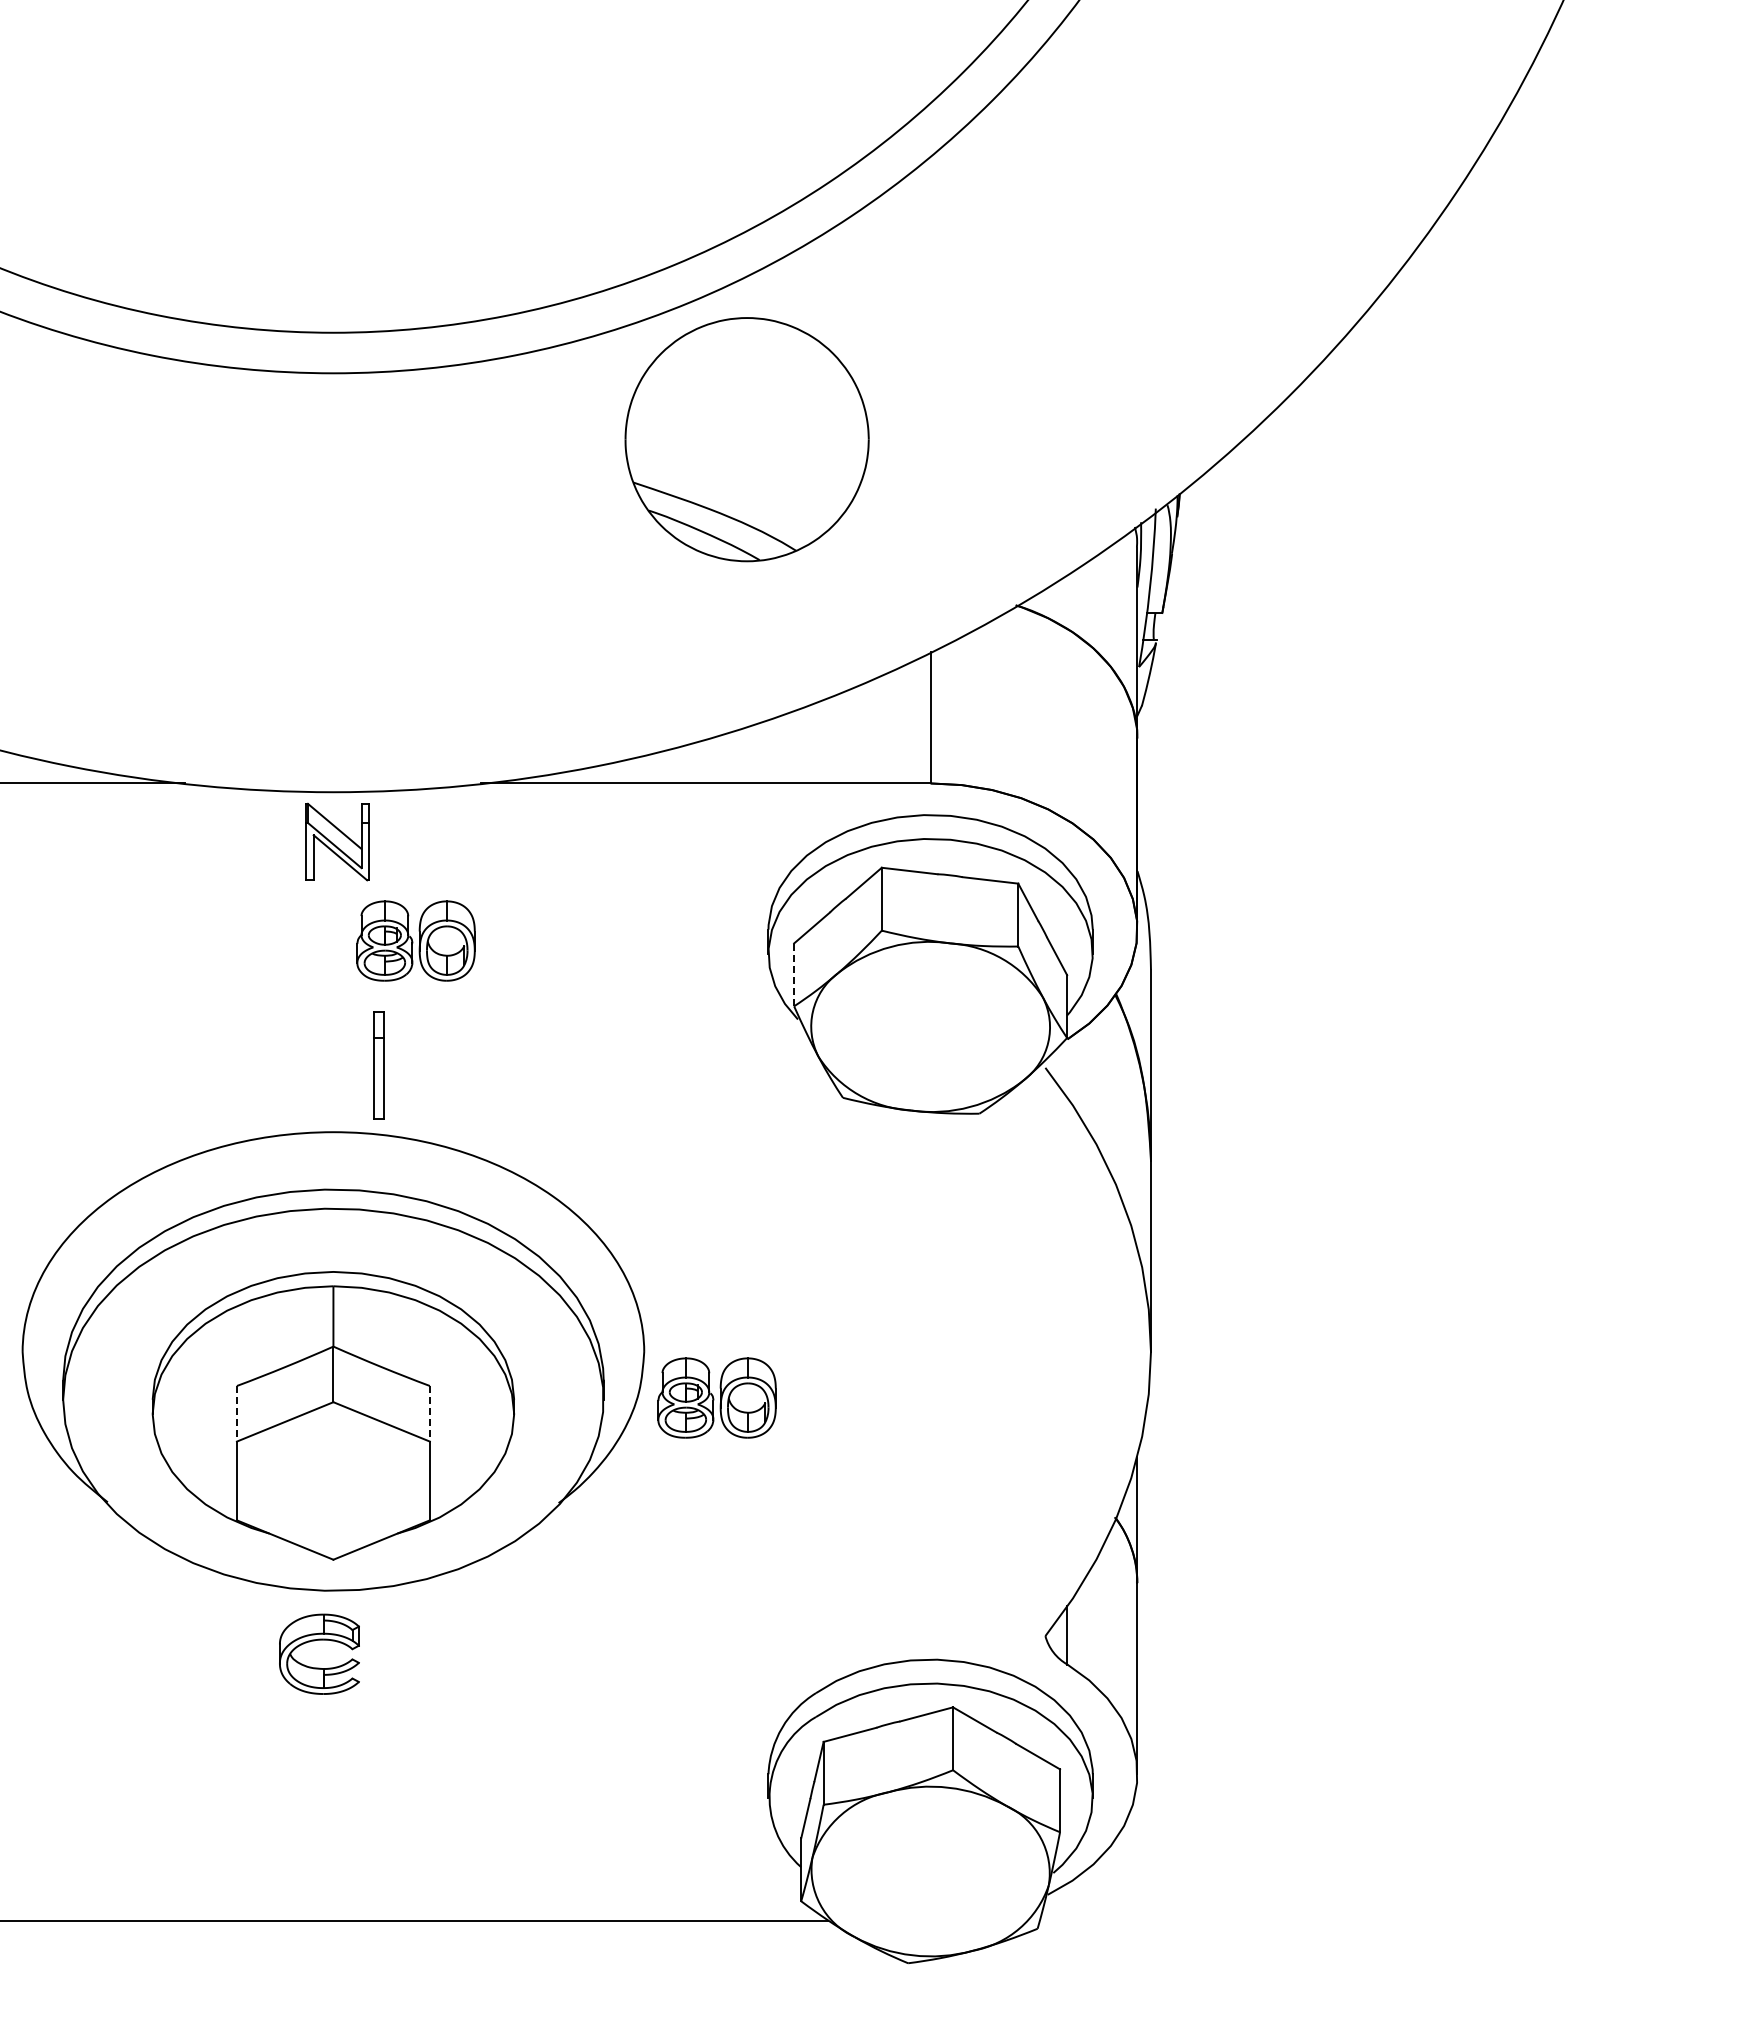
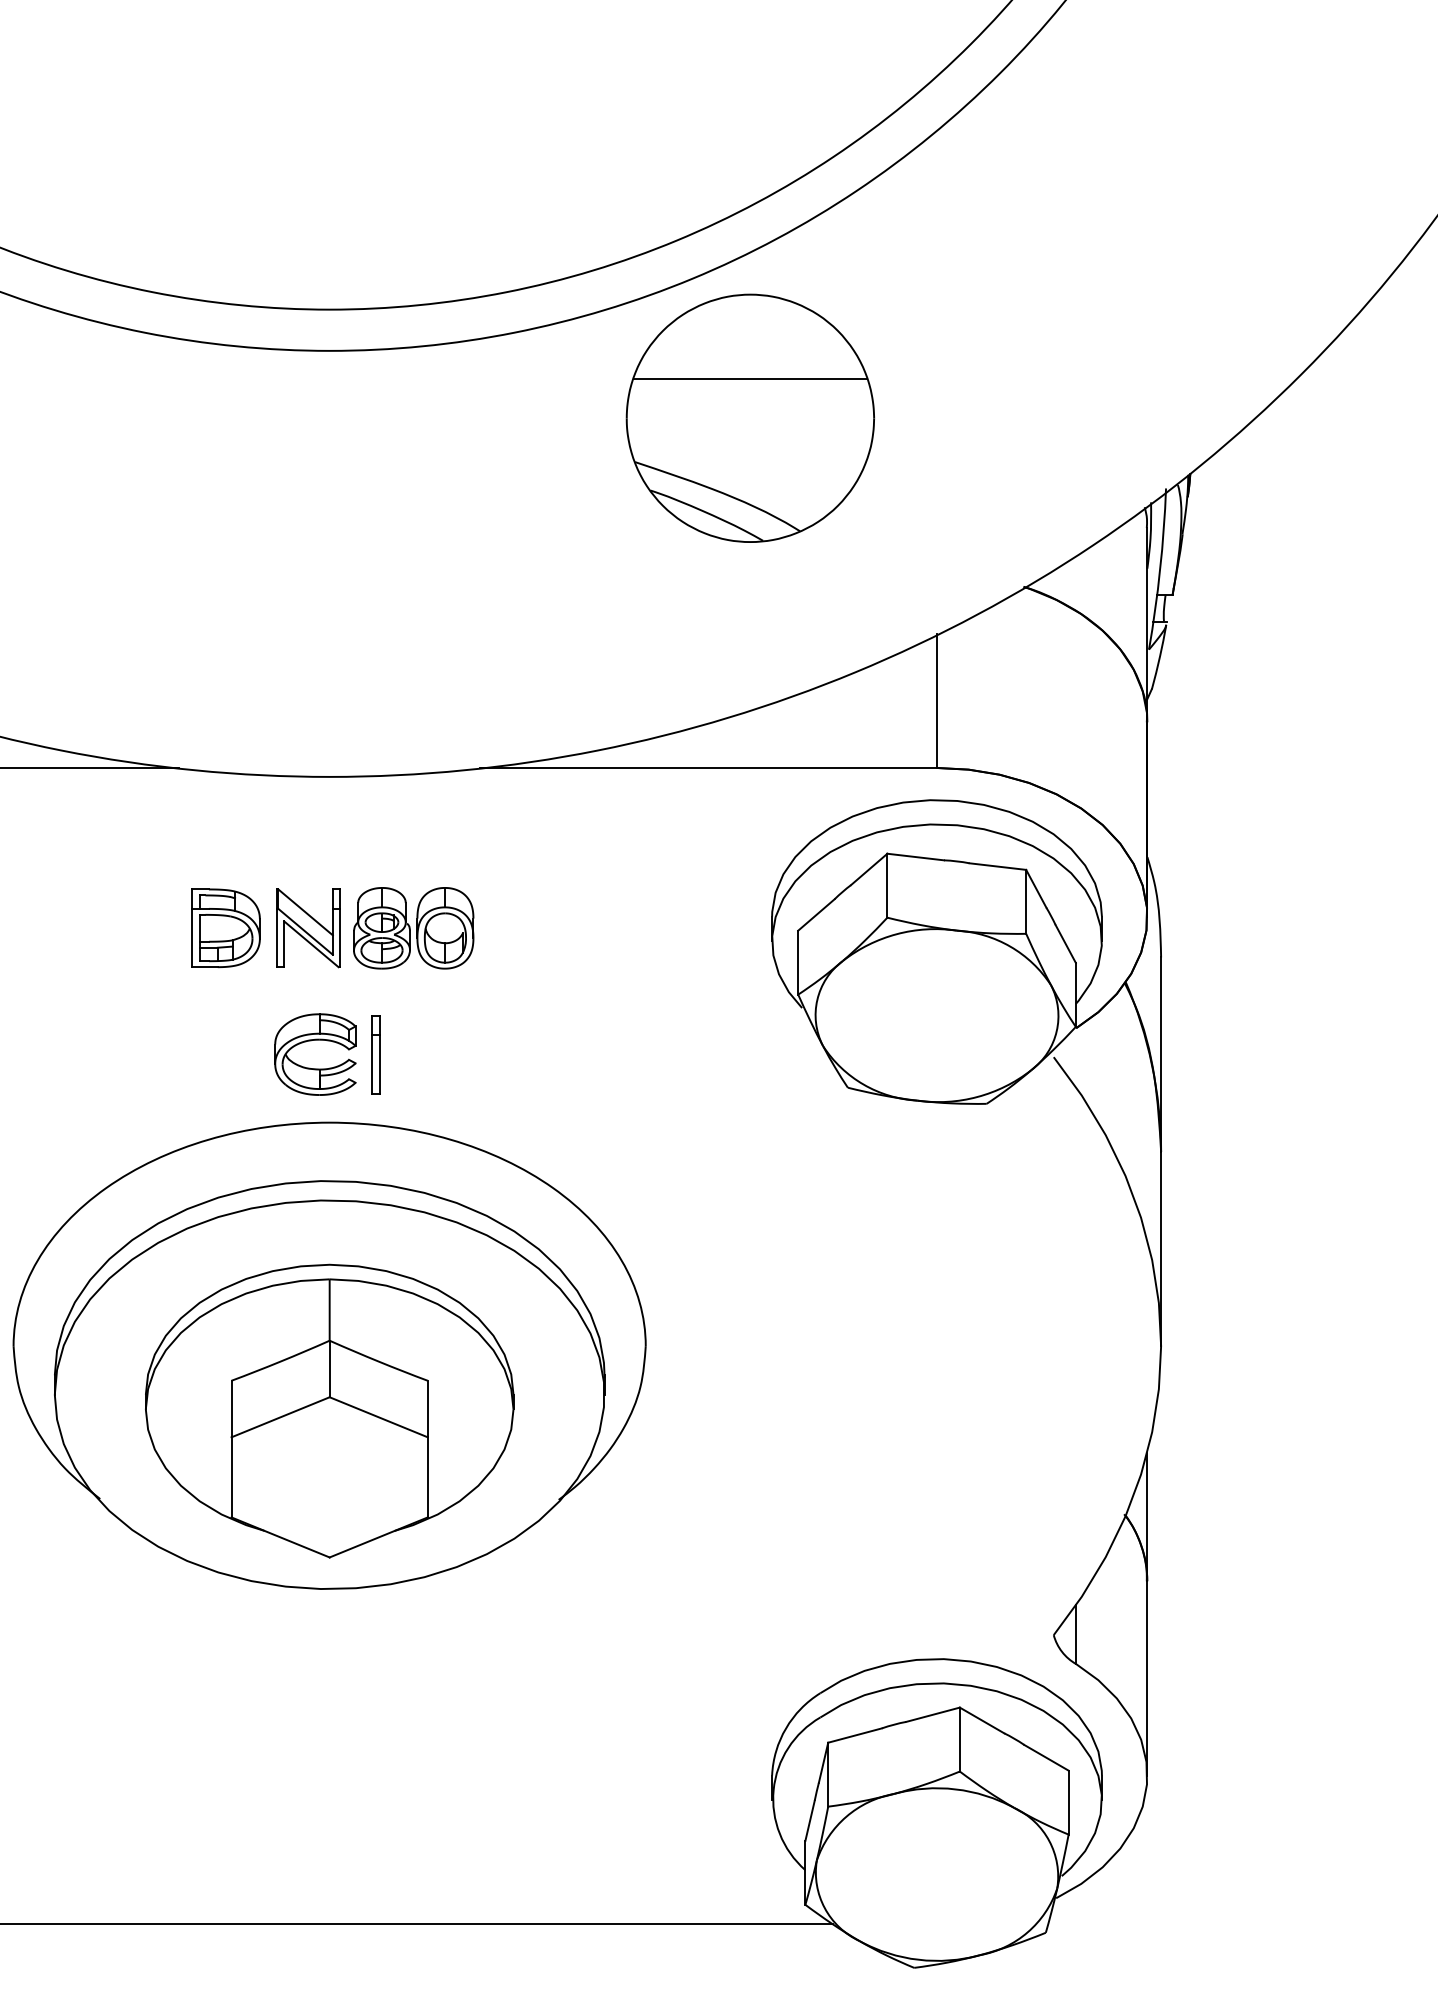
line: (746, 401) -> (749, 379), added
part: (337, 841) -> (308, 927), moved
part: (231, 941) -> (226, 928), added
line: (794, 974) -> (798, 962), dashed -> solid
part: (379, 1065) -> (376, 1054), size x0.71
part: (716, 1397) -> (719, 1392), removed
line: (236, 1413) -> (231, 1408), dashed -> solid
line: (429, 1413) -> (427, 1408), dashed -> solid
part: (319, 1640) -> (315, 1040), moved

